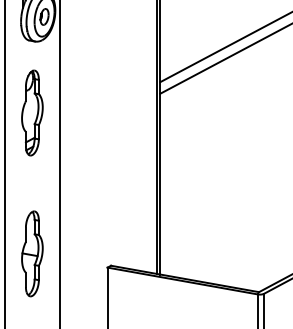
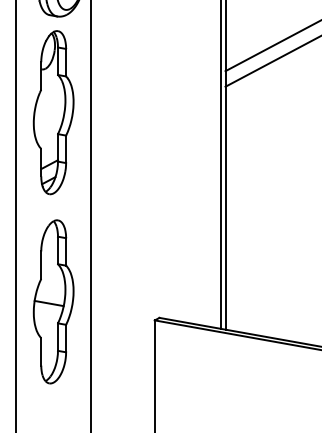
part: (32, 112) -> (53, 111), size x1.43
part: (32, 253) -> (53, 301), size x1.43

